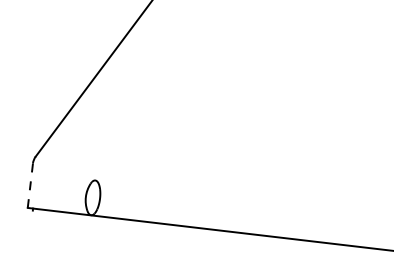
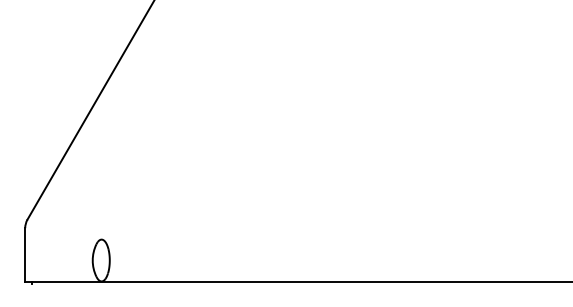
line: (30, 185) -> (25, 254), dashed -> solid

